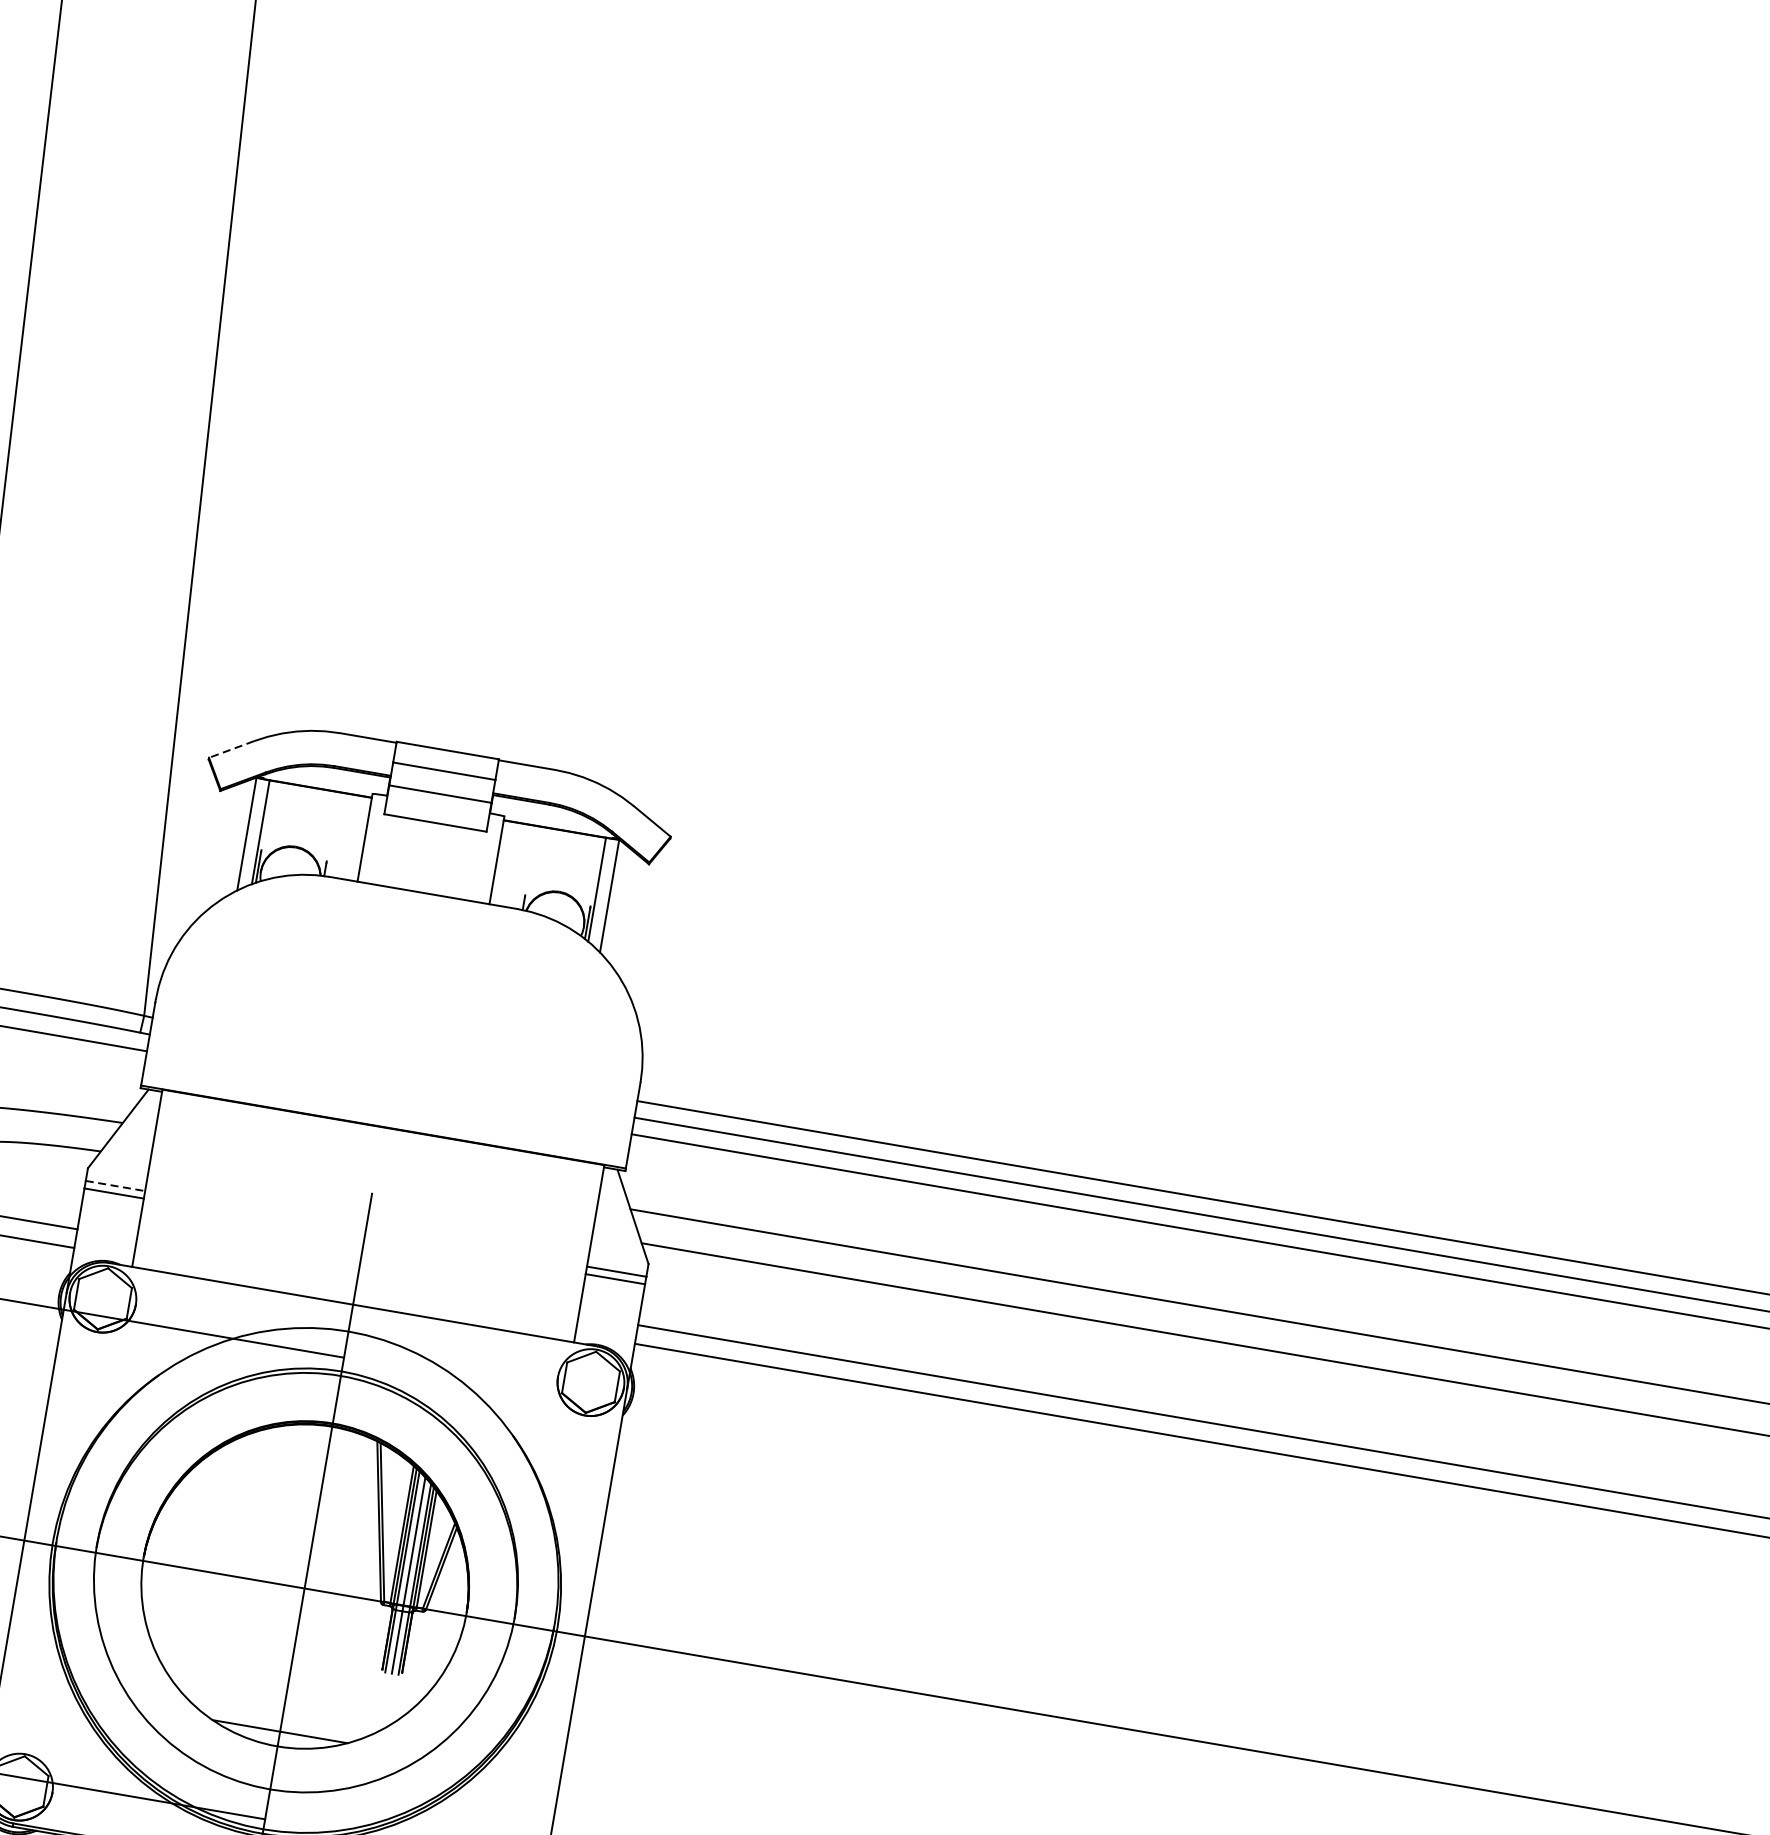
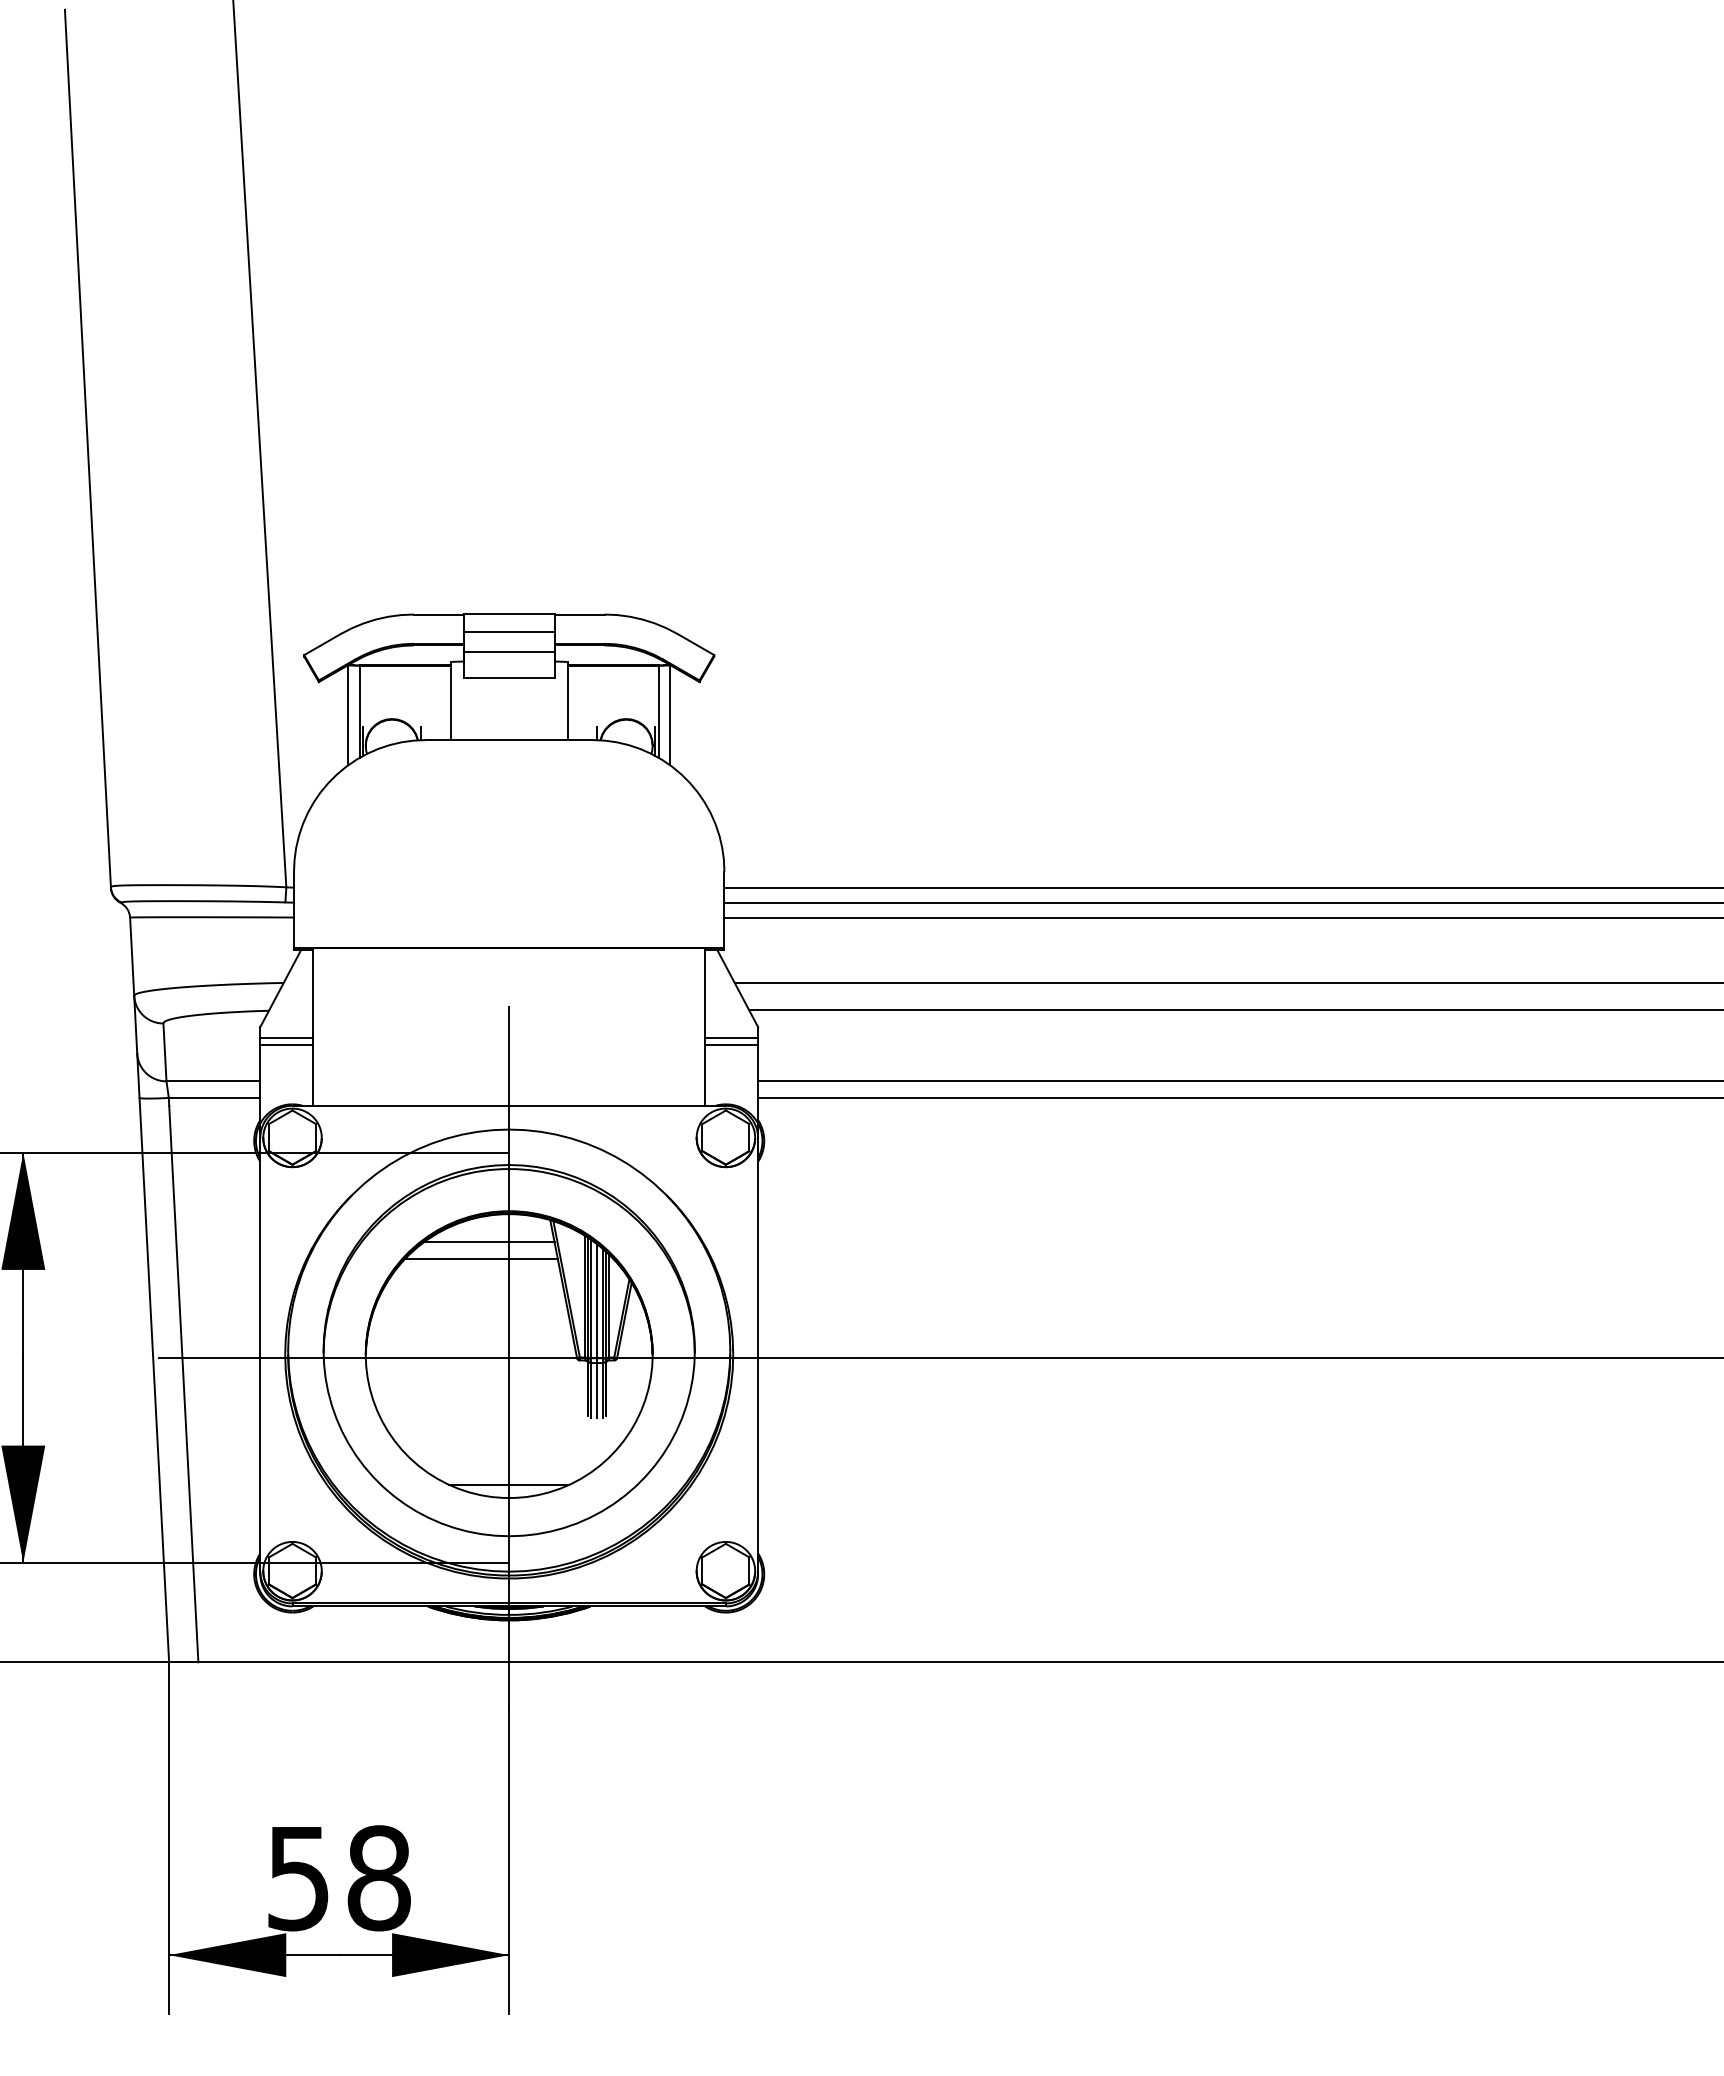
line: (231, 749) -> (322, 644), dashed -> solid
line: (116, 1186) -> (287, 1038), dashed -> solid
line: (304, 1454) -> (489, 1242), added
line: (292, 1471) -> (481, 1258), added

